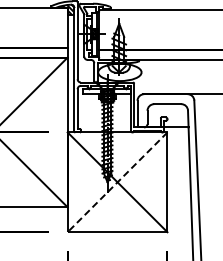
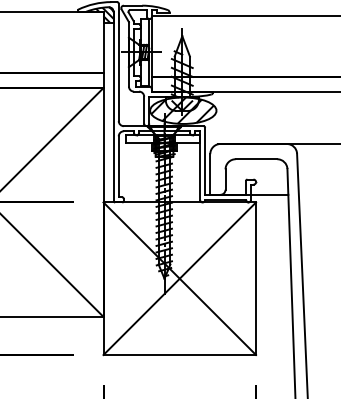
hatch: (118, 71) -> (181, 109), added
line: (117, 182) -> (179, 278), dashed -> solid

